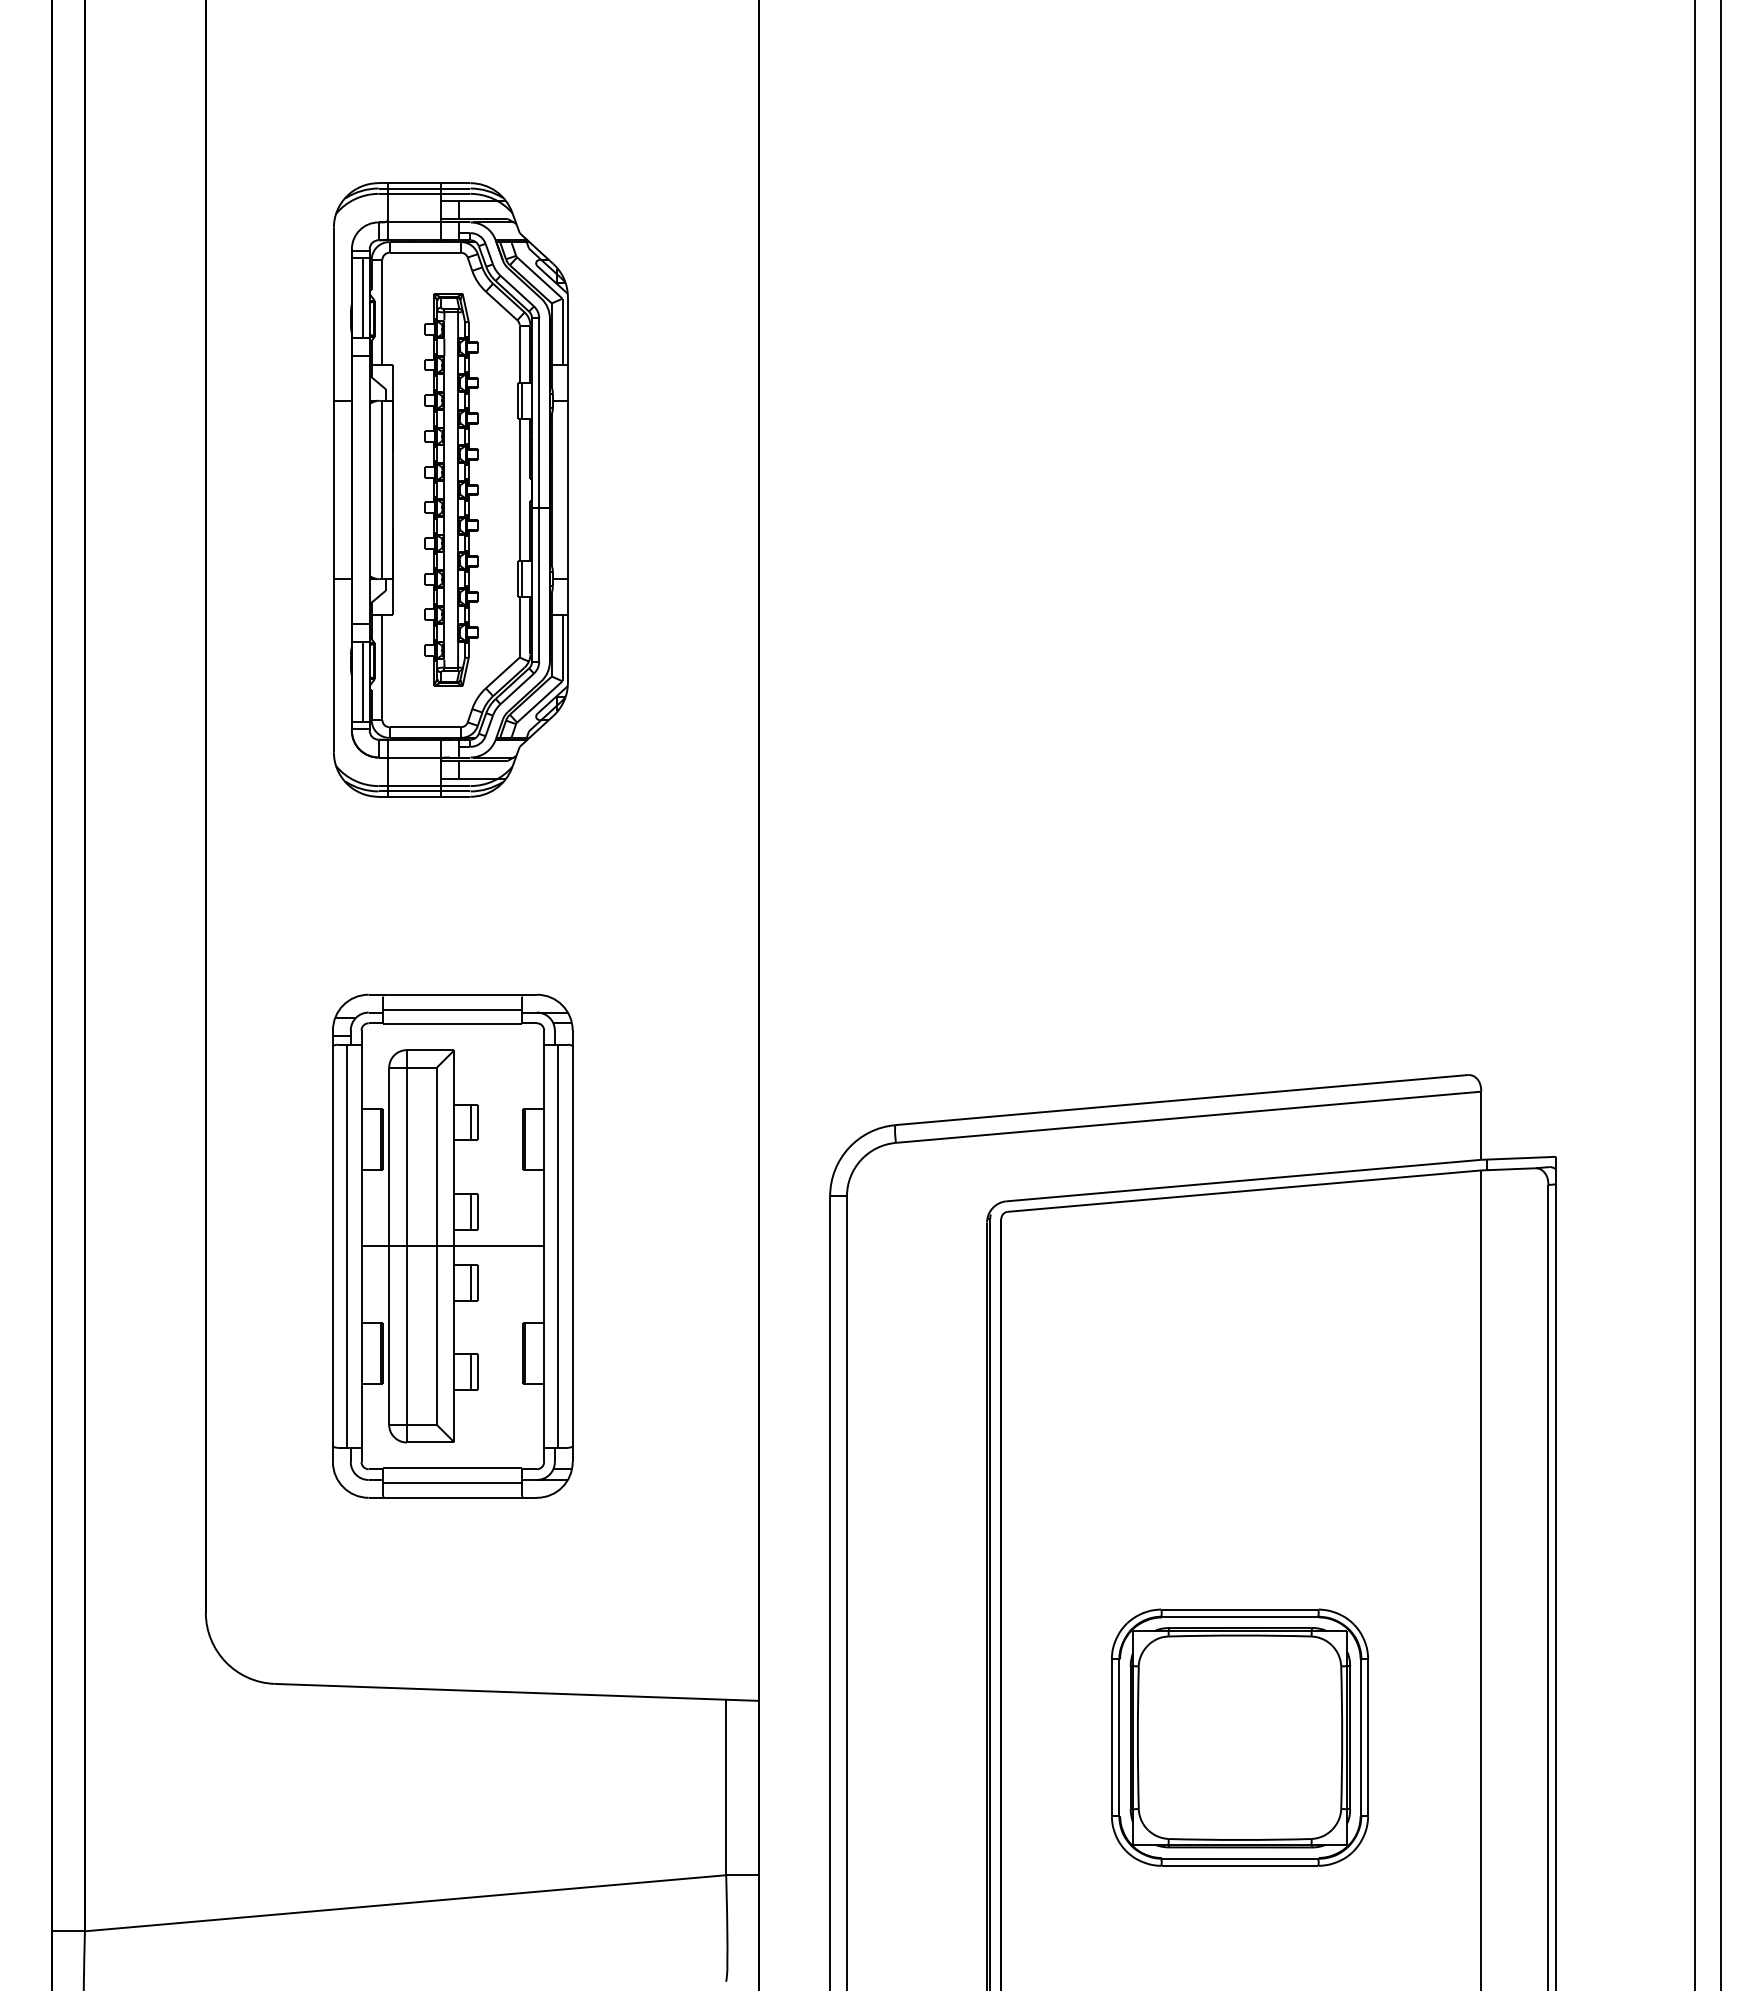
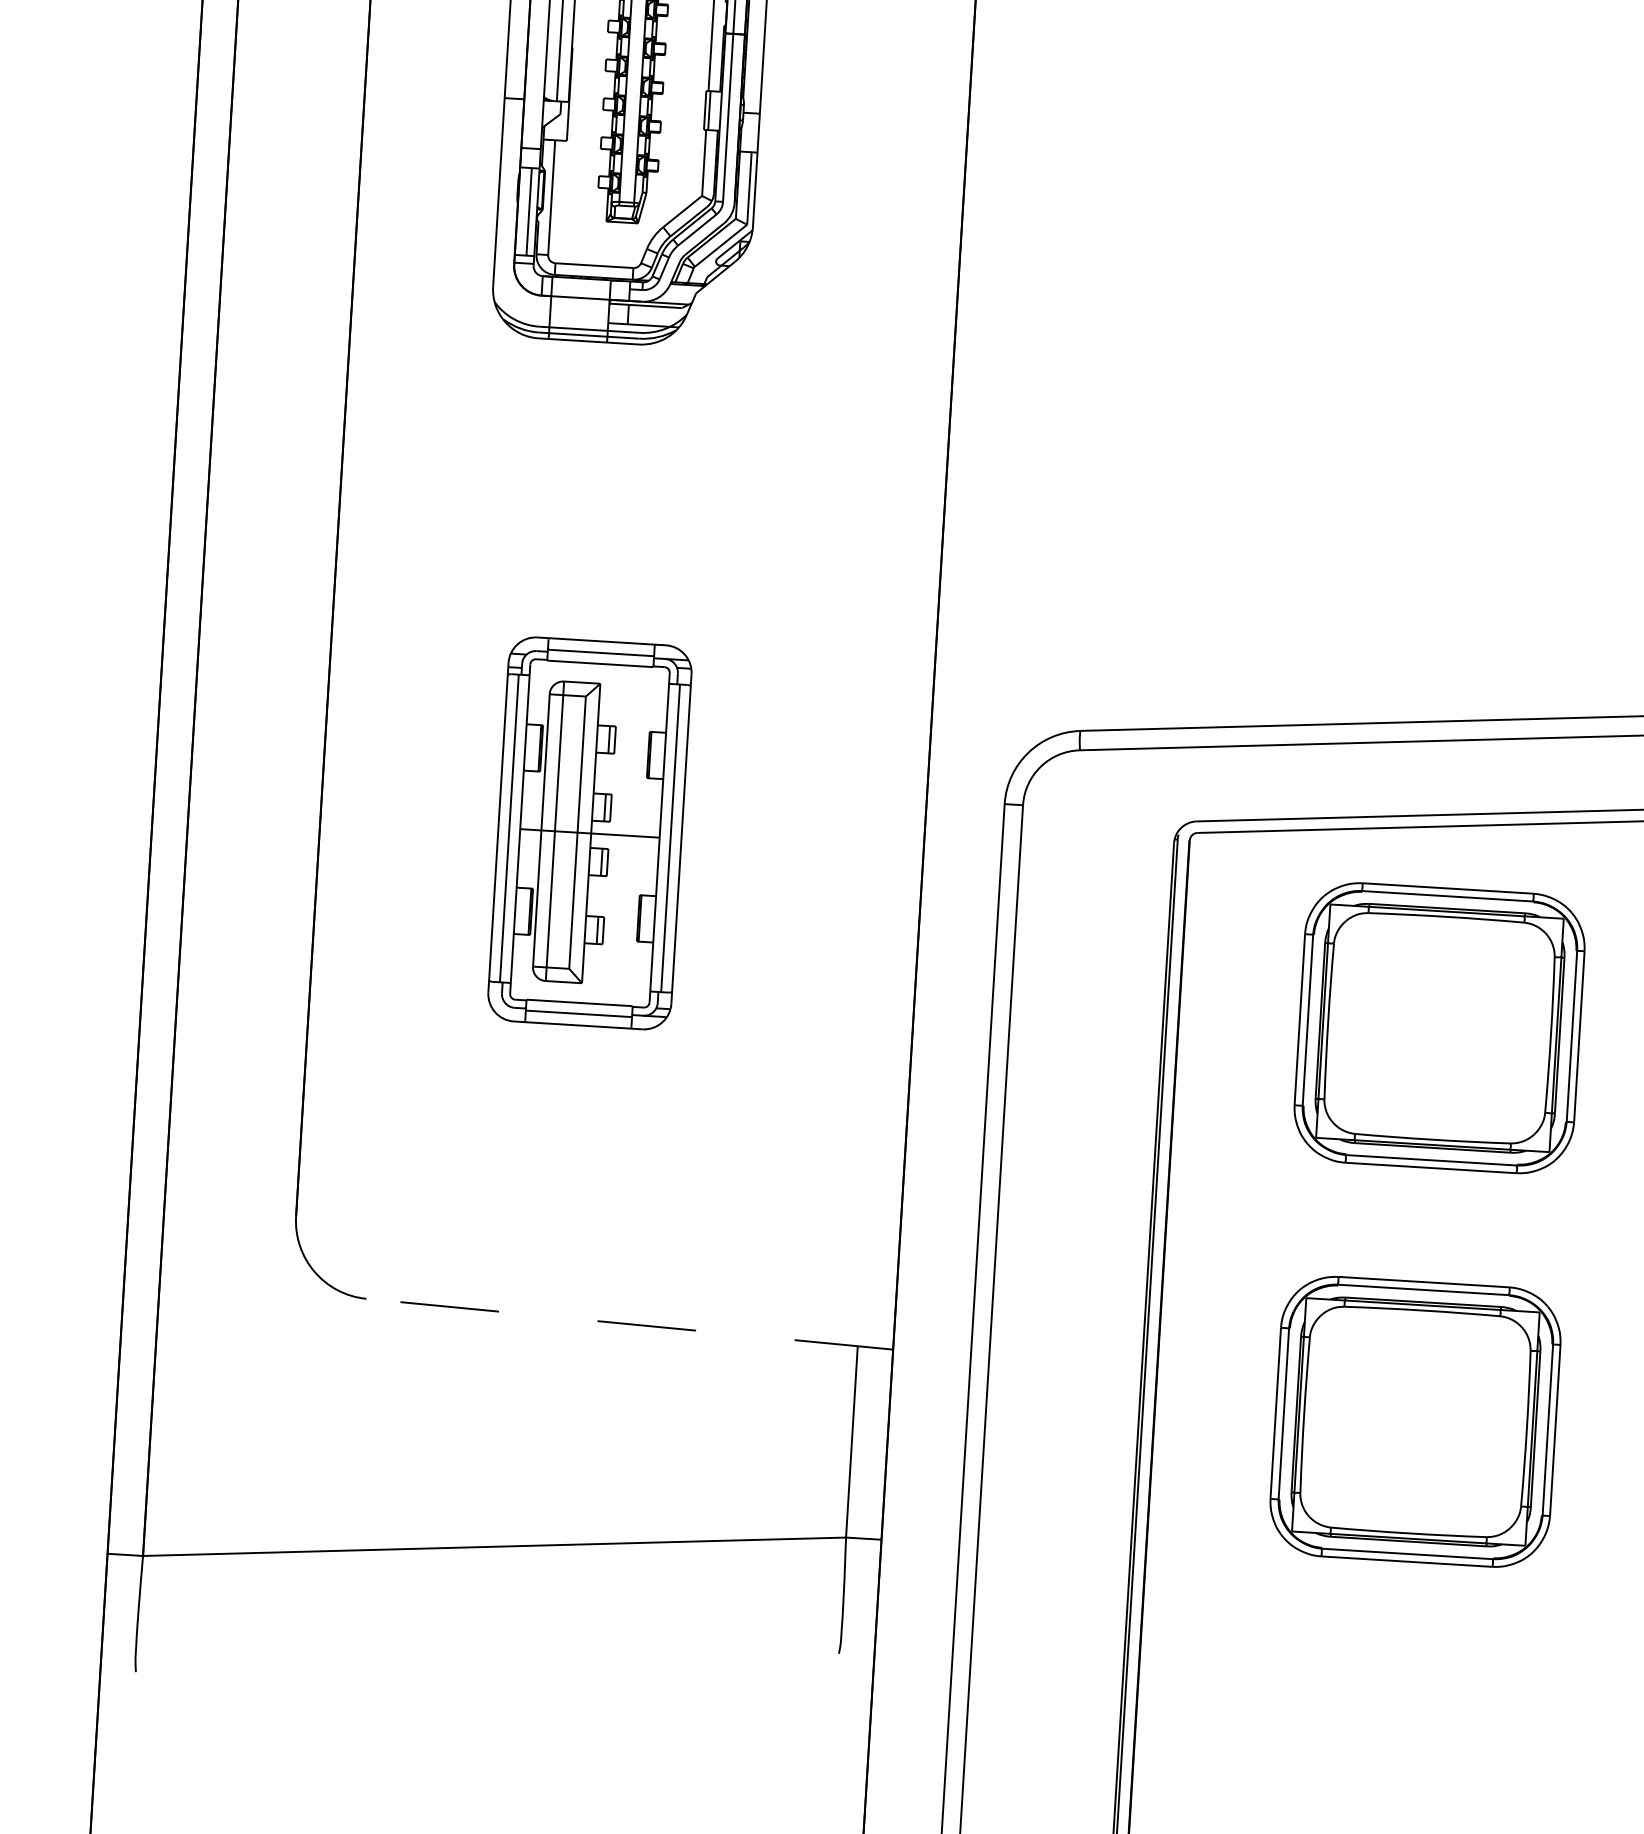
part: (452, 1245) -> (589, 832), size x0.7
part: (1239, 1376) -> (1439, 1027), added
line: (516, 1692) -> (629, 1324), solid -> dashed

